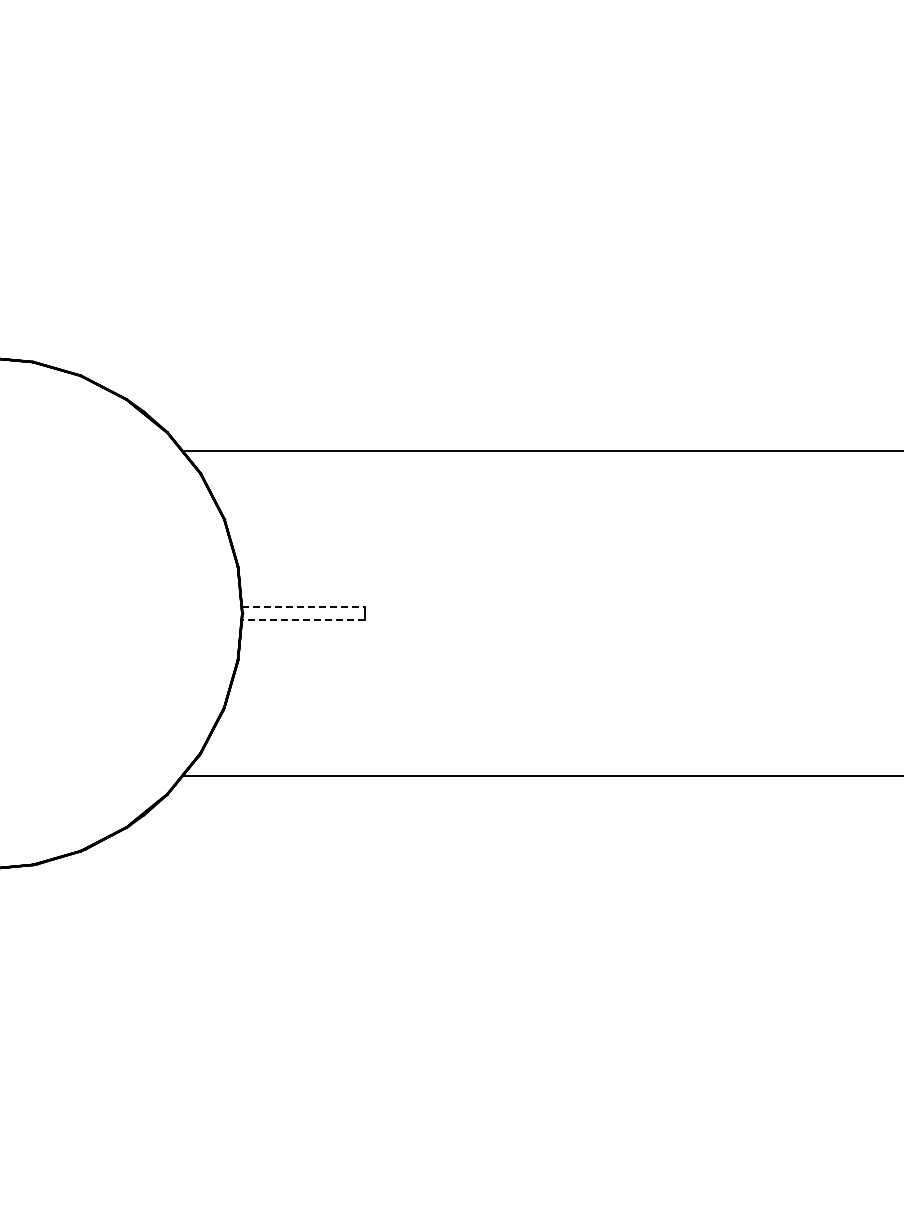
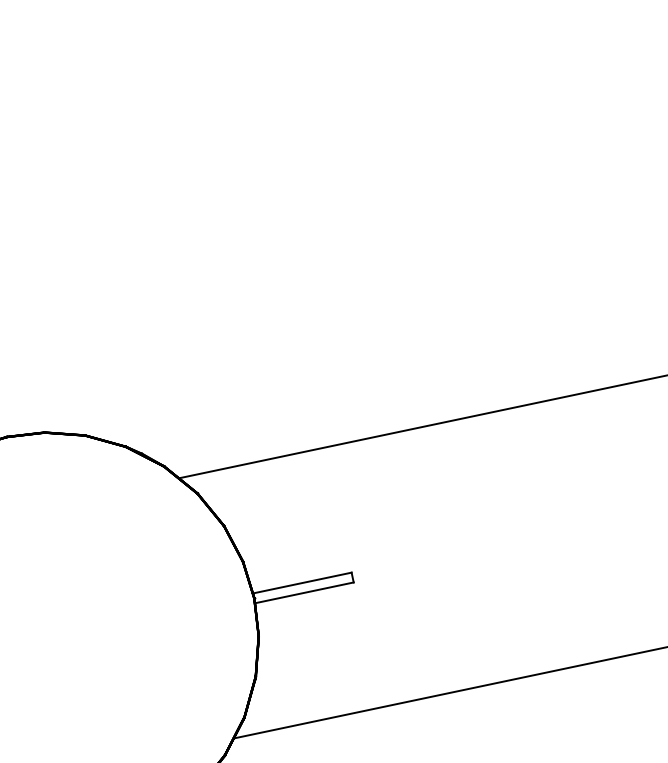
line: (303, 607) -> (302, 583), dashed -> solid
line: (303, 619) -> (304, 592), dashed -> solid

